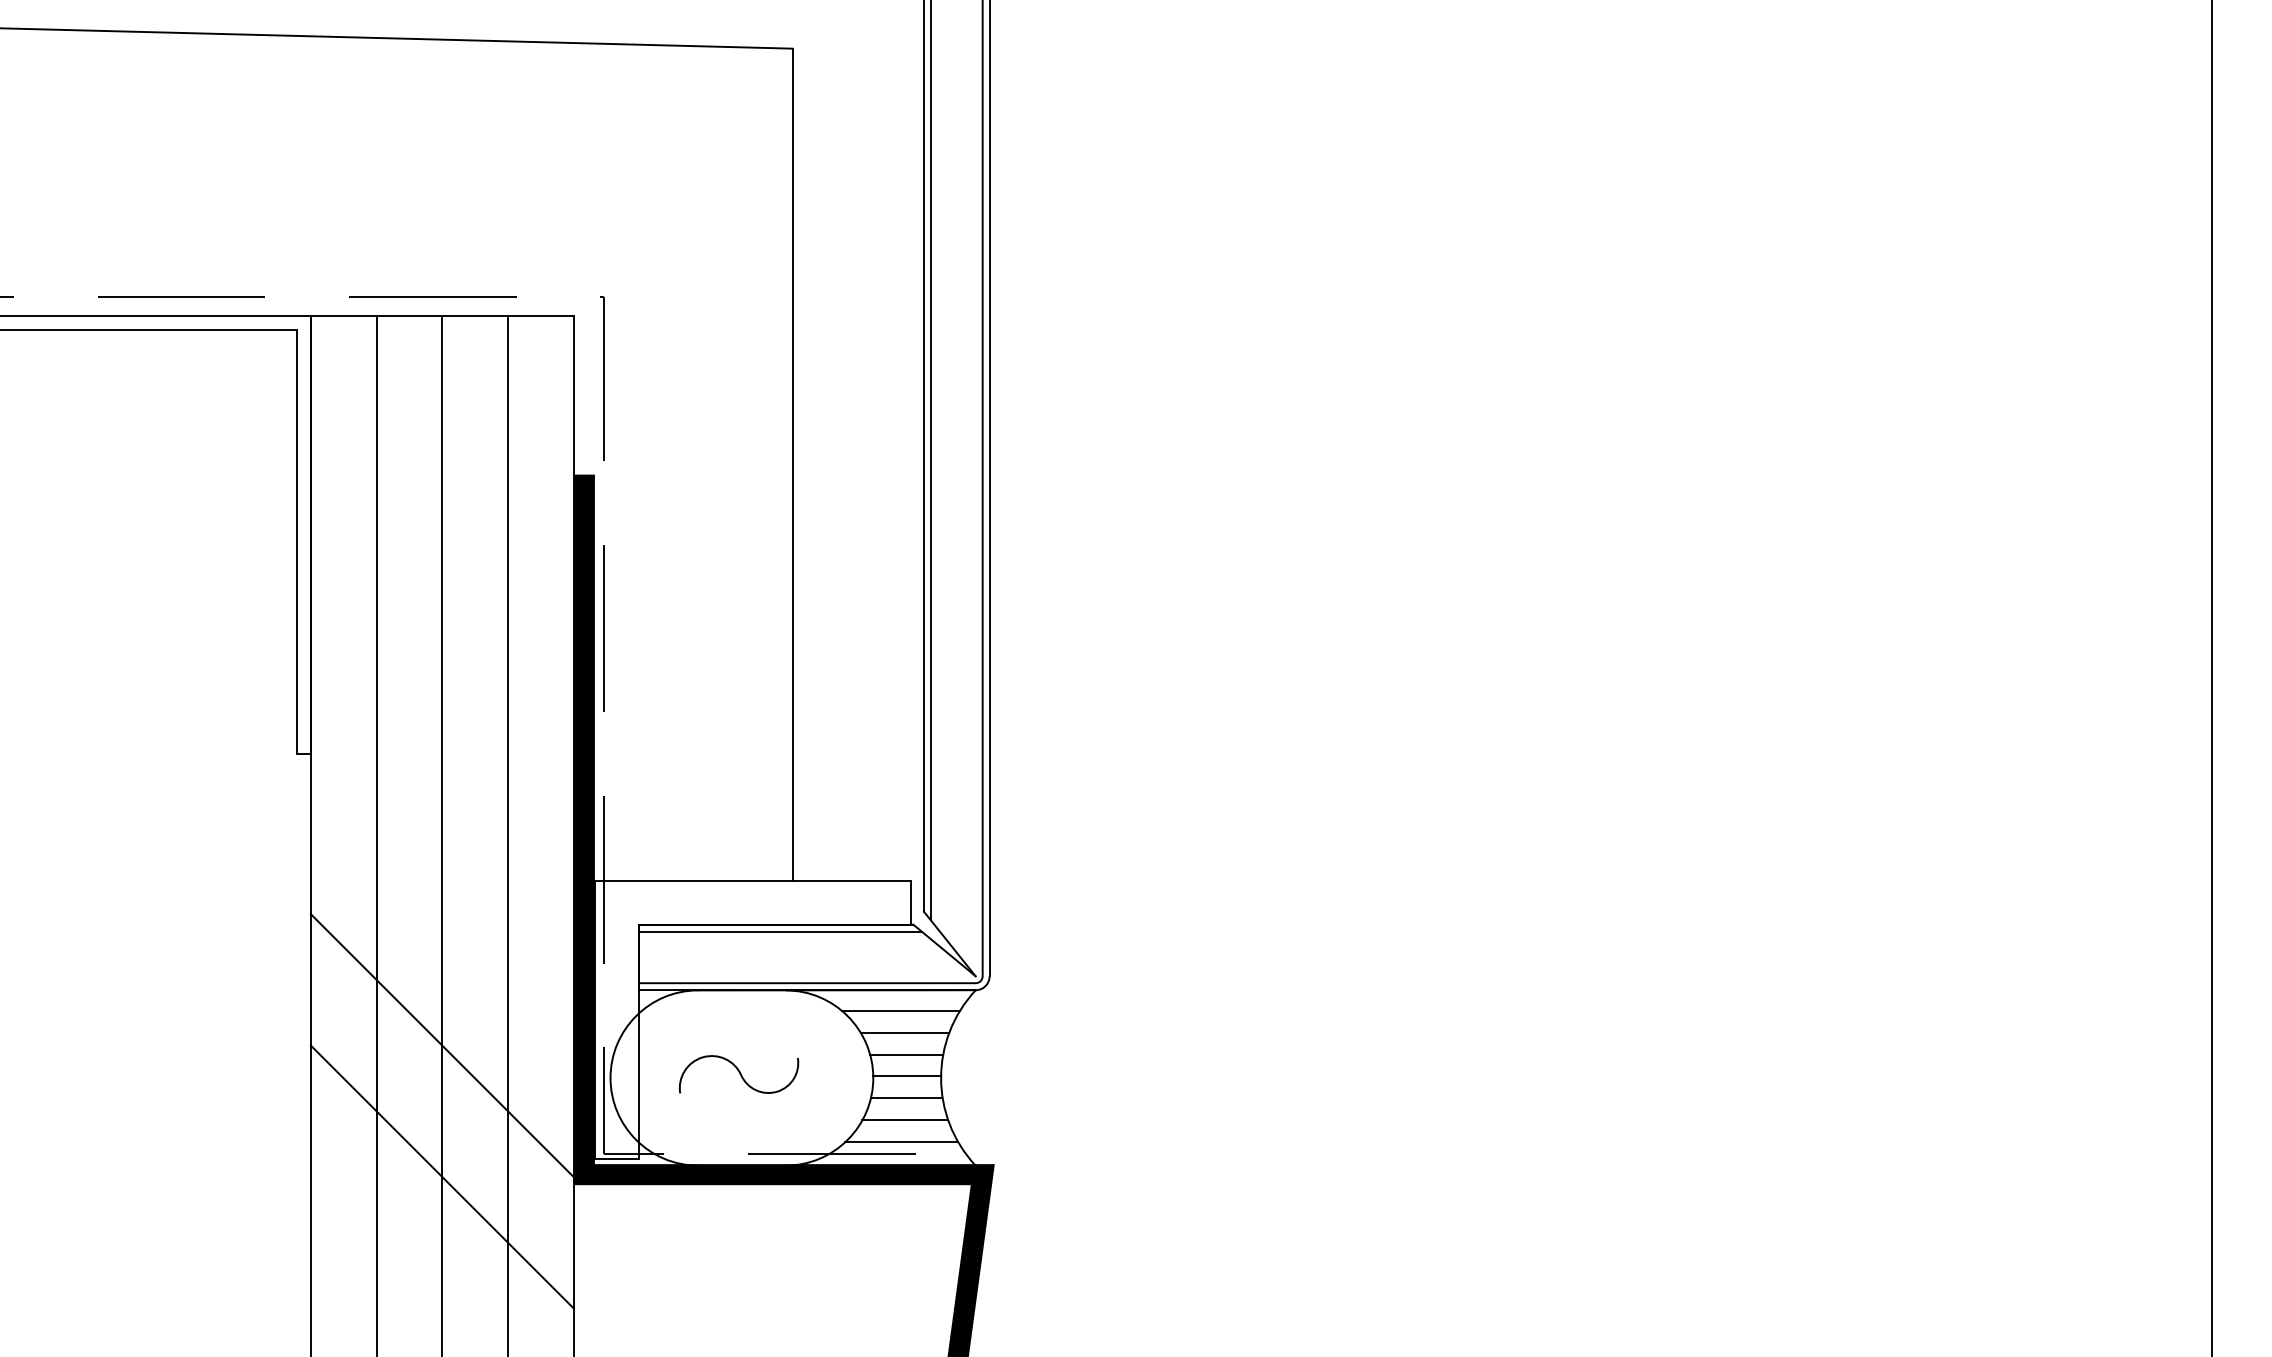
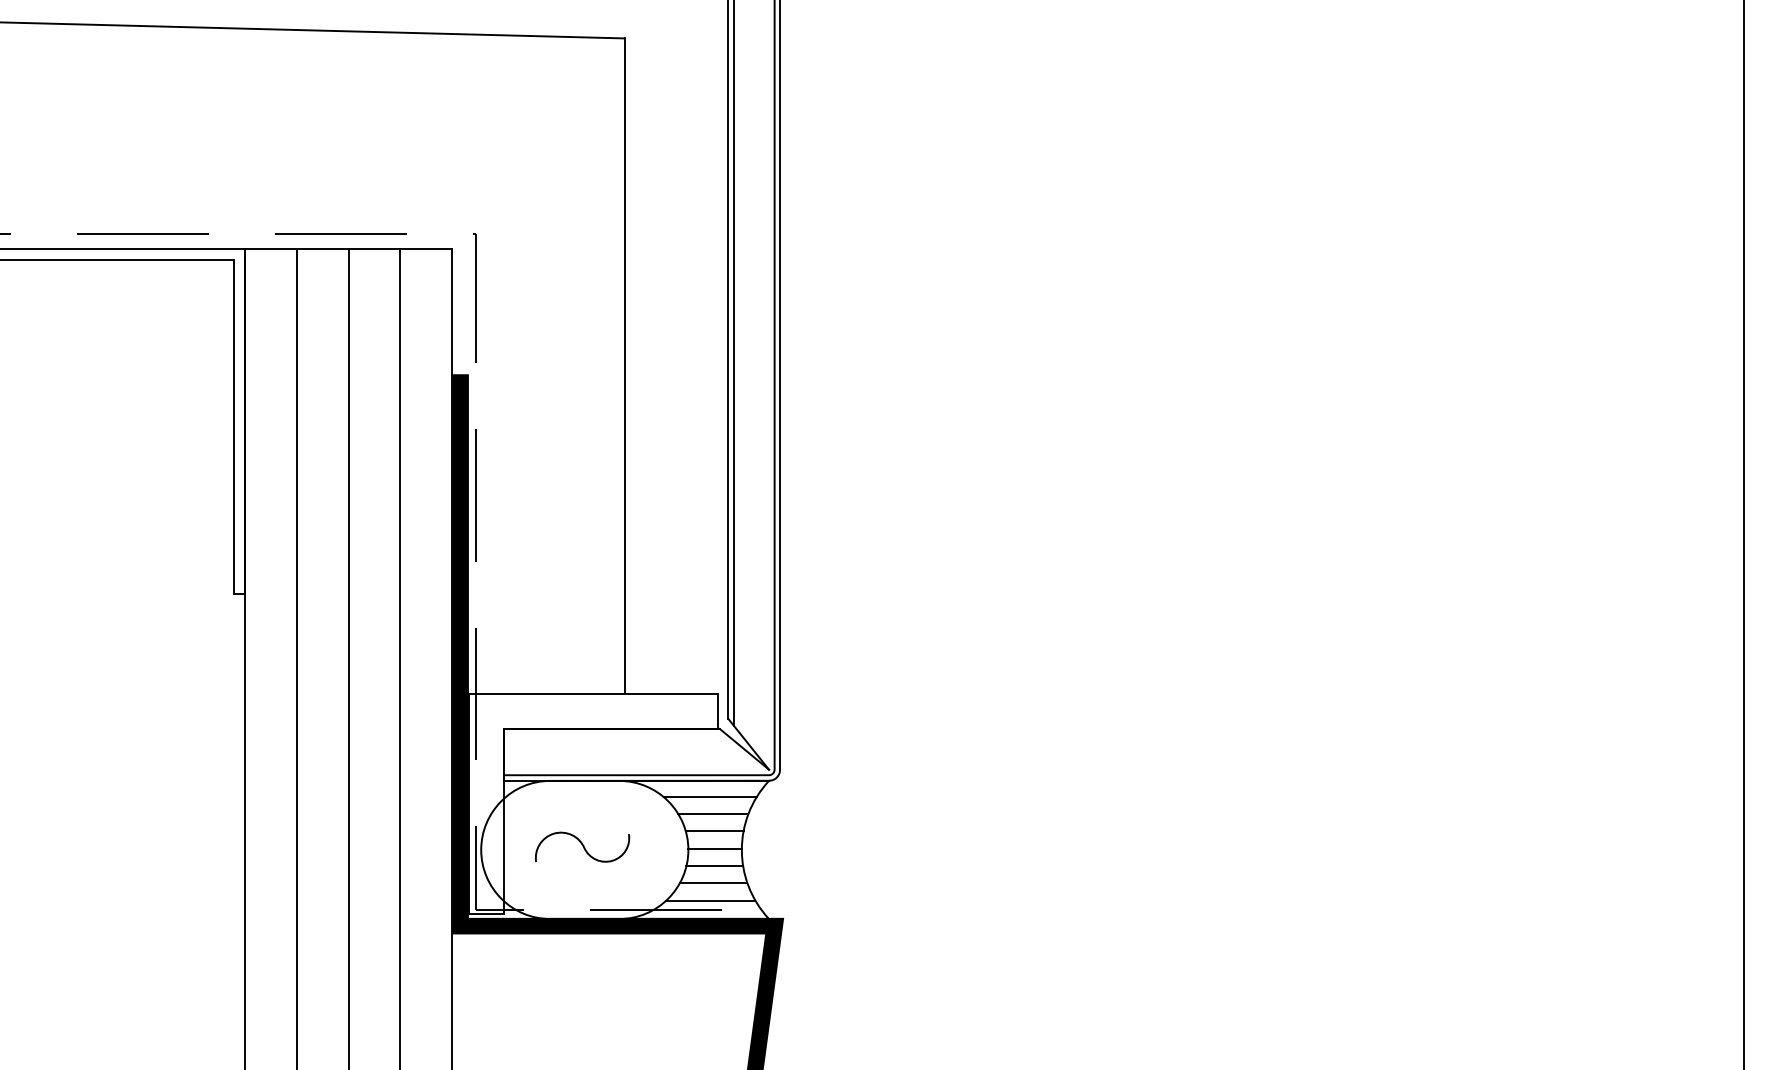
line: (780, 931) -> (615, 734), removed
line: (441, 1045) -> (347, 824), removed
line: (441, 1176) -> (347, 927), removed

